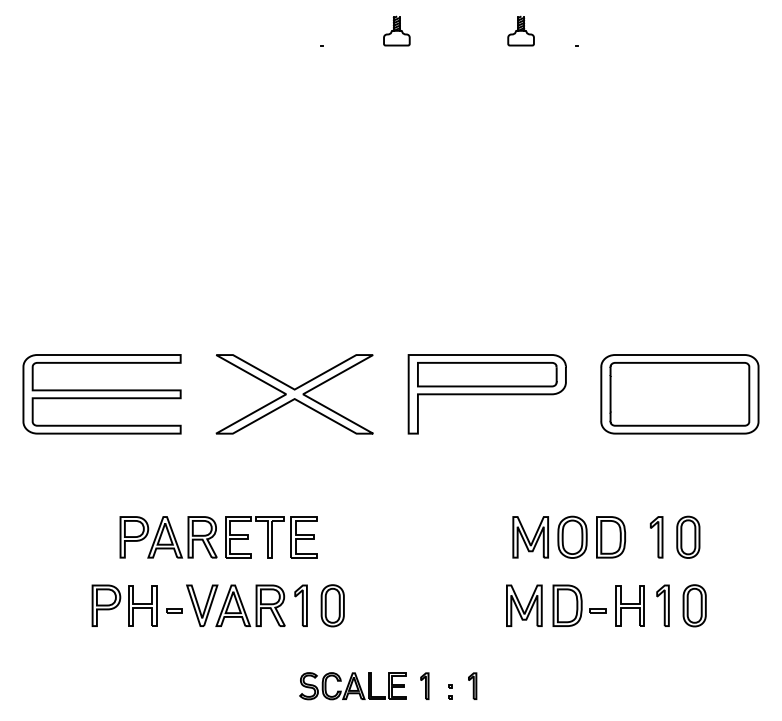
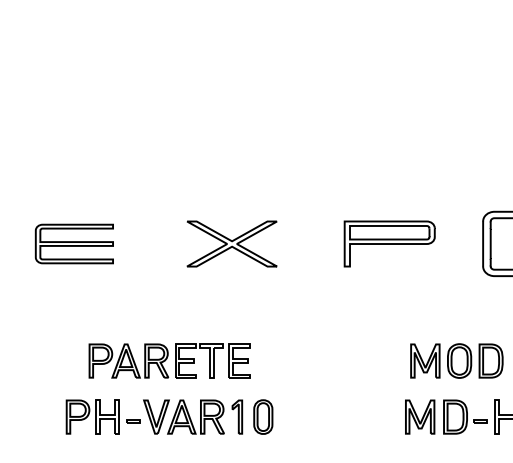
part: (101, 394) -> (73, 244), size x0.6
part: (294, 394) -> (231, 244), size x0.7
part: (486, 394) -> (389, 244), size x0.7

